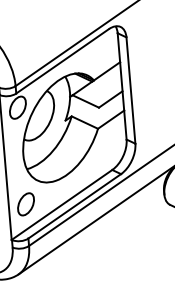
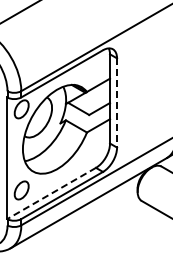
line: (131, 89) -> (117, 102), solid -> dashed
line: (61, 204) -> (51, 193), solid -> dashed

